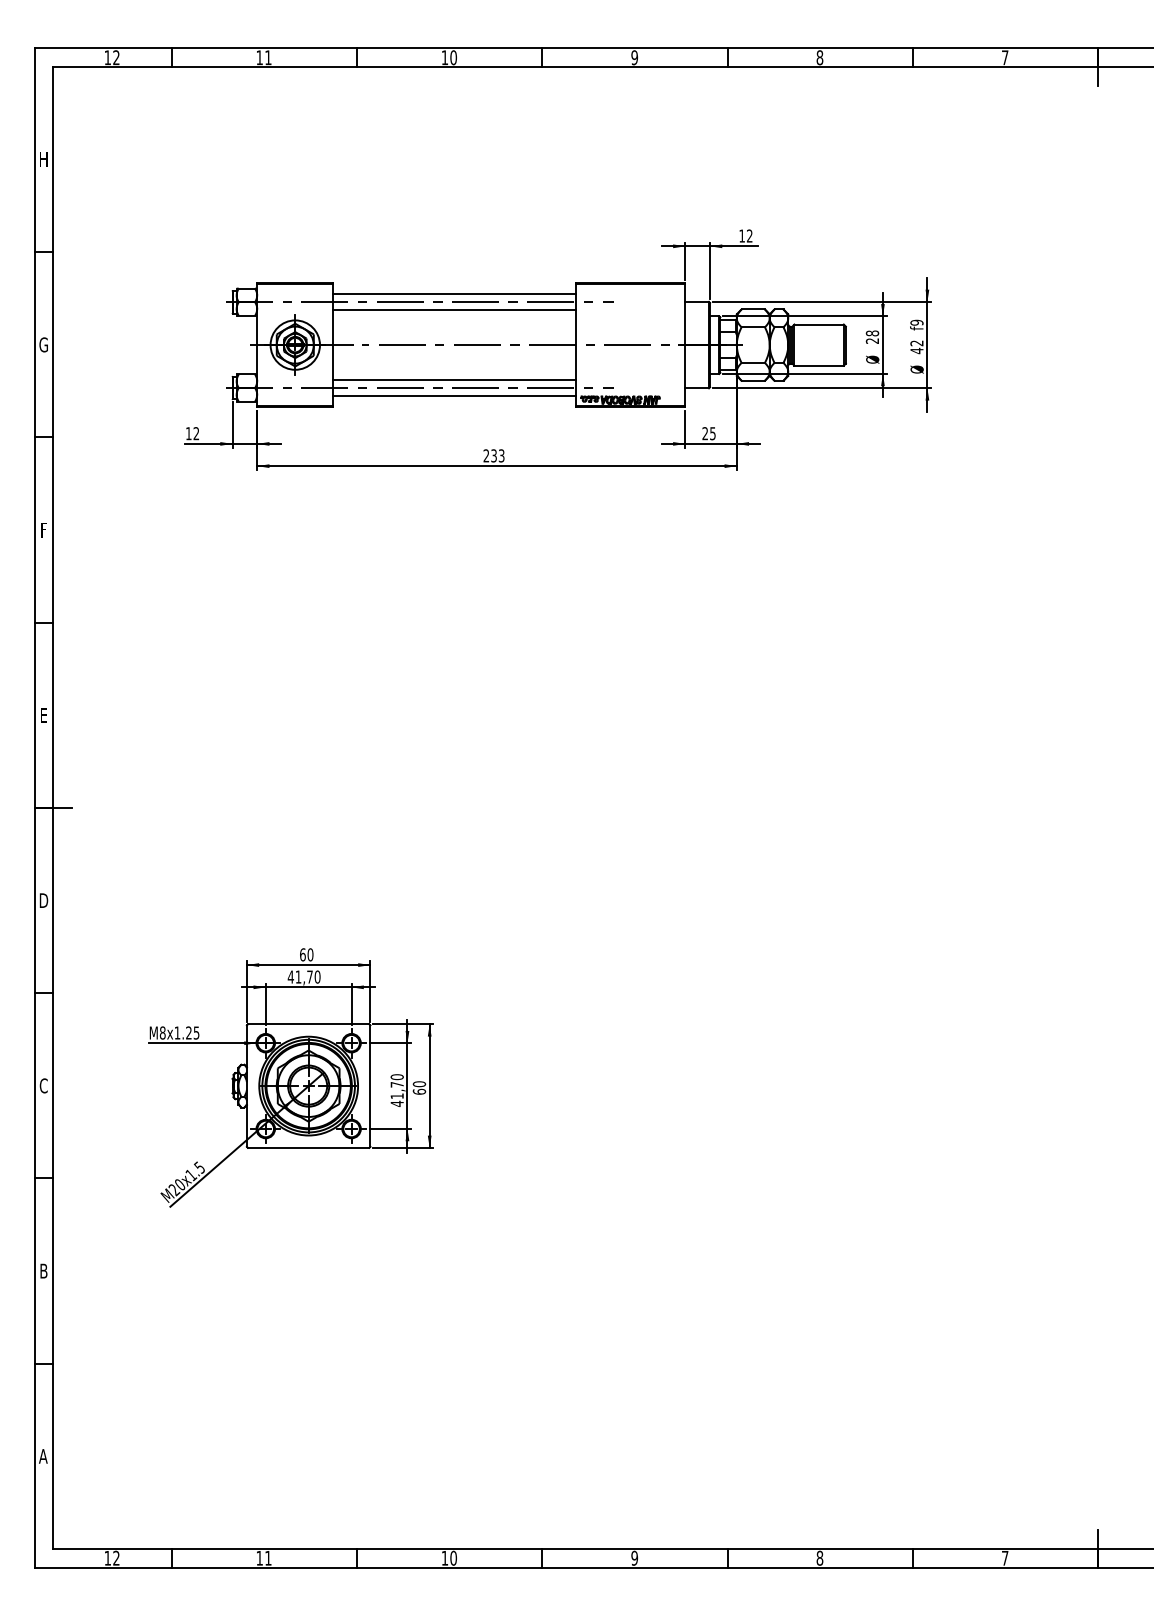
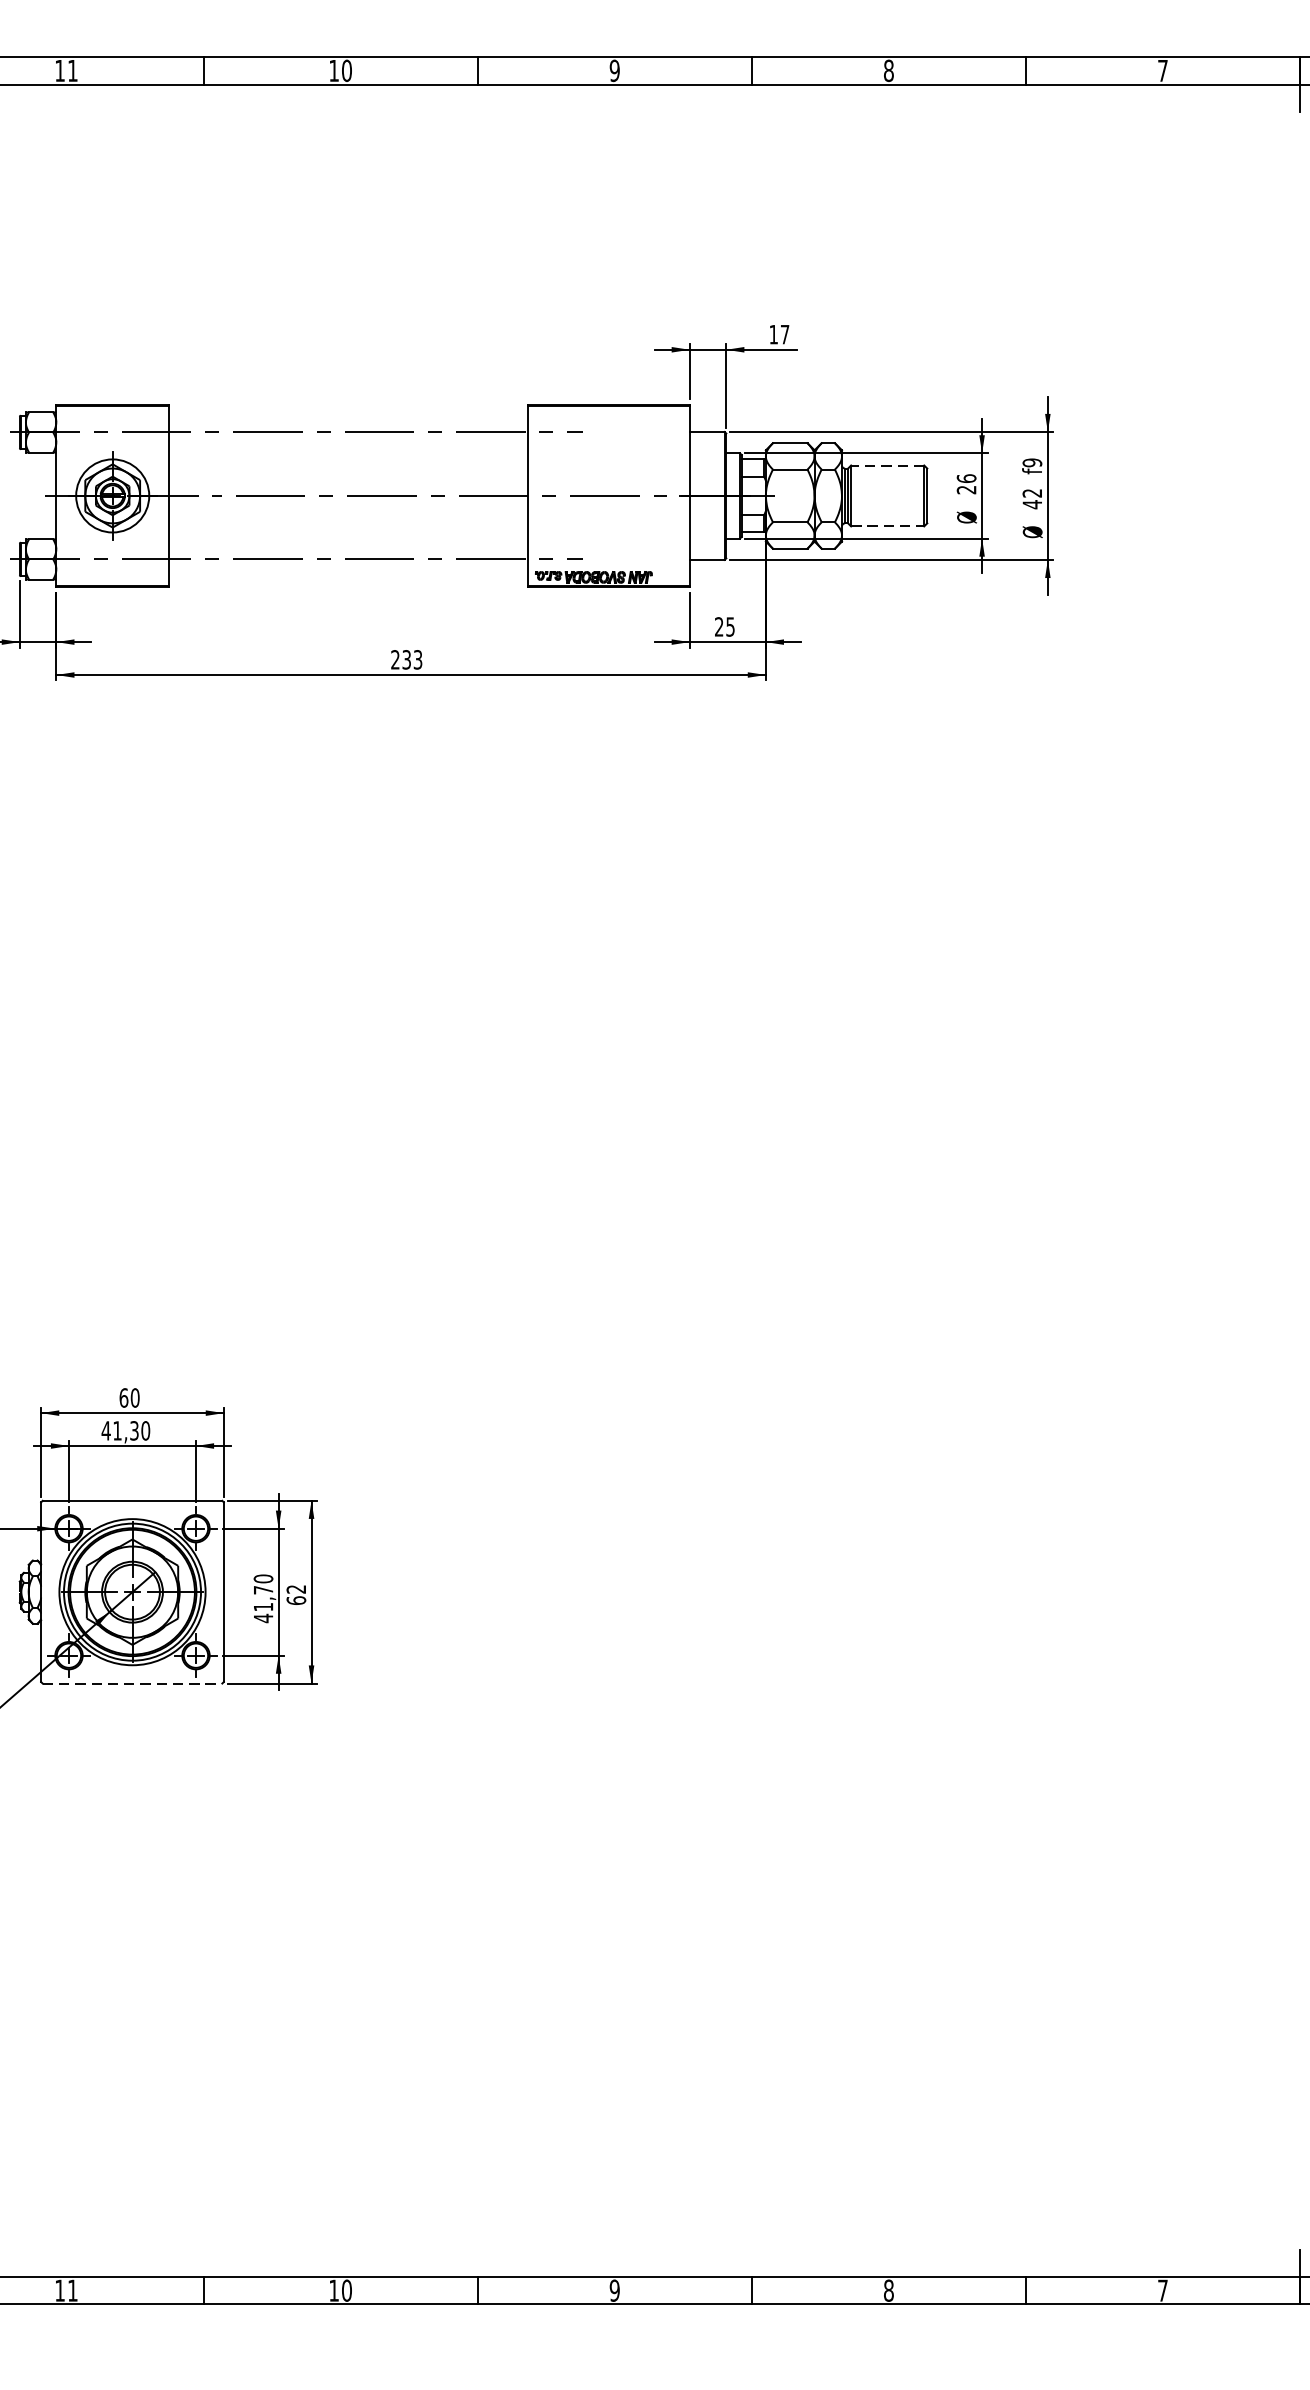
text: (749, 235) -> (784, 333), 12 -> 17
line: (454, 293) -> (348, 419), removed
line: (454, 310) -> (348, 444), removed
line: (819, 324) -> (888, 465), solid -> dashed
text: (871, 333) -> (965, 478), 28 -> 26
line: (819, 365) -> (888, 526), solid -> dashed
line: (454, 379) -> (348, 546), removed
line: (454, 396) -> (348, 571), removed
text: (309, 976) -> (133, 1430), 41,70 -> 41,30
text: (419, 1084) -> (296, 1589), 60 -> 62
line: (308, 1147) -> (132, 1682), solid -> dashed

